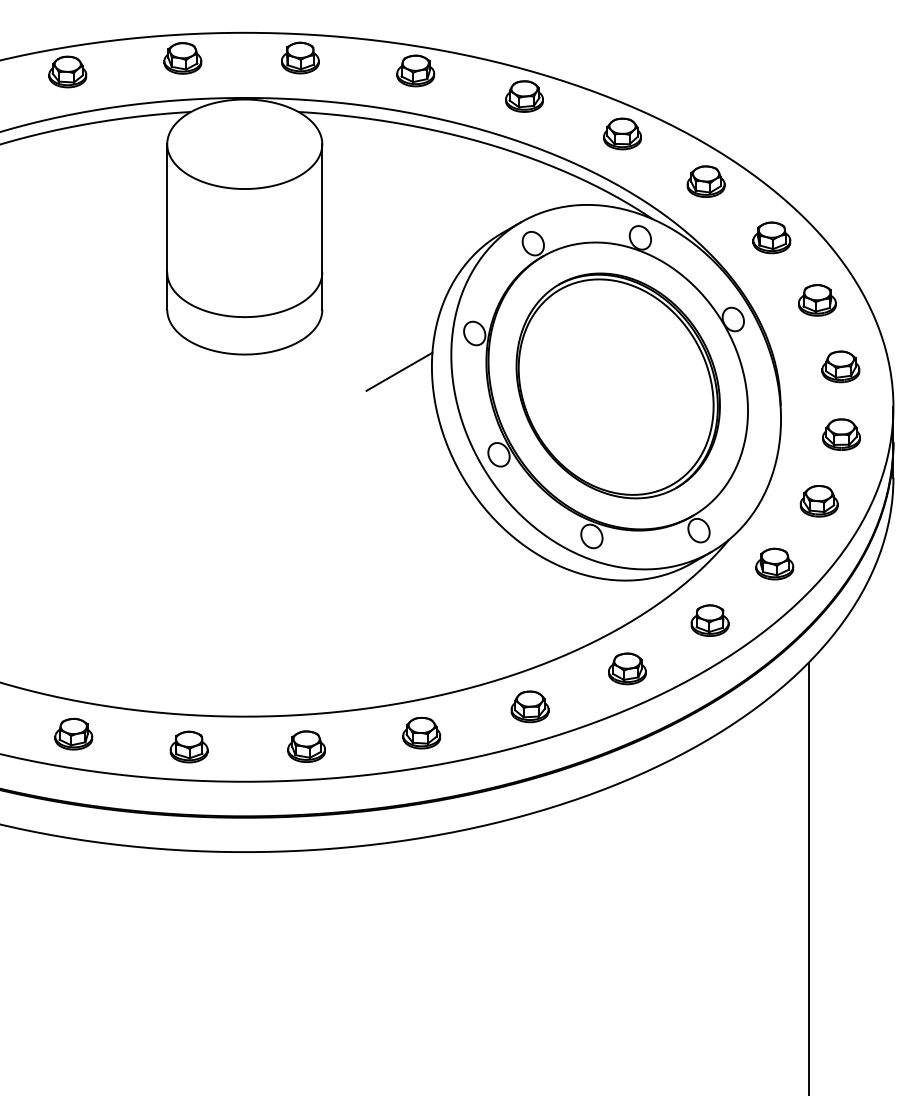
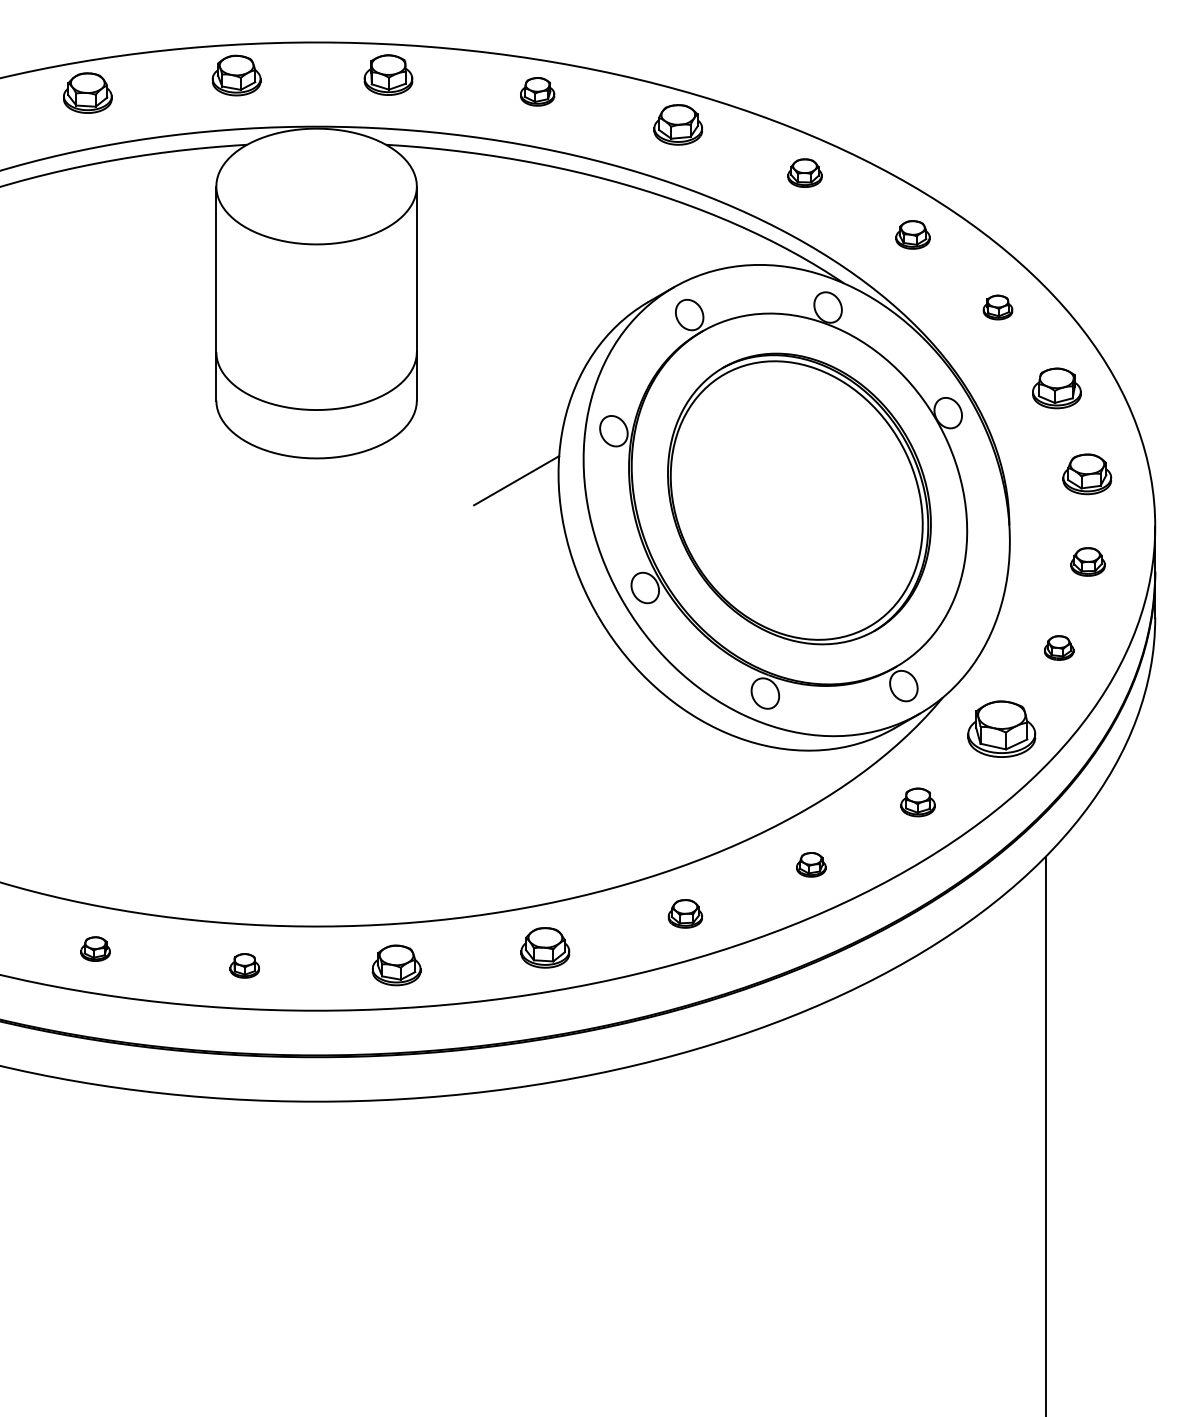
part: (415, 70) -> (537, 91), size x0.7
part: (622, 133) -> (804, 172), size x0.7
part: (705, 181) -> (912, 234), size x0.7
part: (771, 237) -> (997, 307), size x0.6
part: (841, 434) -> (1087, 561), size x0.7
part: (818, 500) -> (1058, 647), size x0.6
part: (774, 564) -> (1001, 729), size x1.4
part: (709, 620) -> (917, 802), size x0.7
part: (627, 668) -> (811, 864), size x0.6
part: (530, 706) -> (685, 913), size x0.7
part: (73, 733) -> (95, 948), size x0.6
part: (189, 746) -> (244, 965), size x0.6

